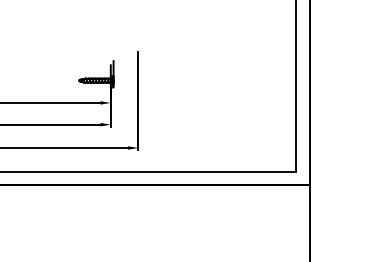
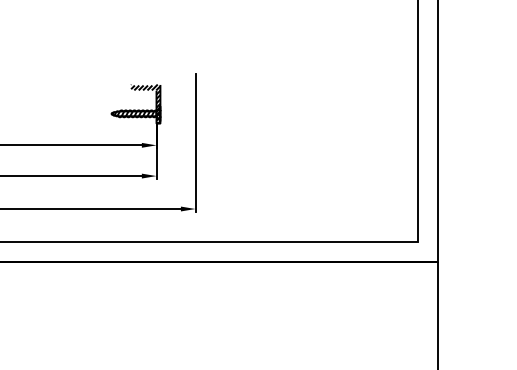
hatch: (102, 73) -> (144, 103), added

